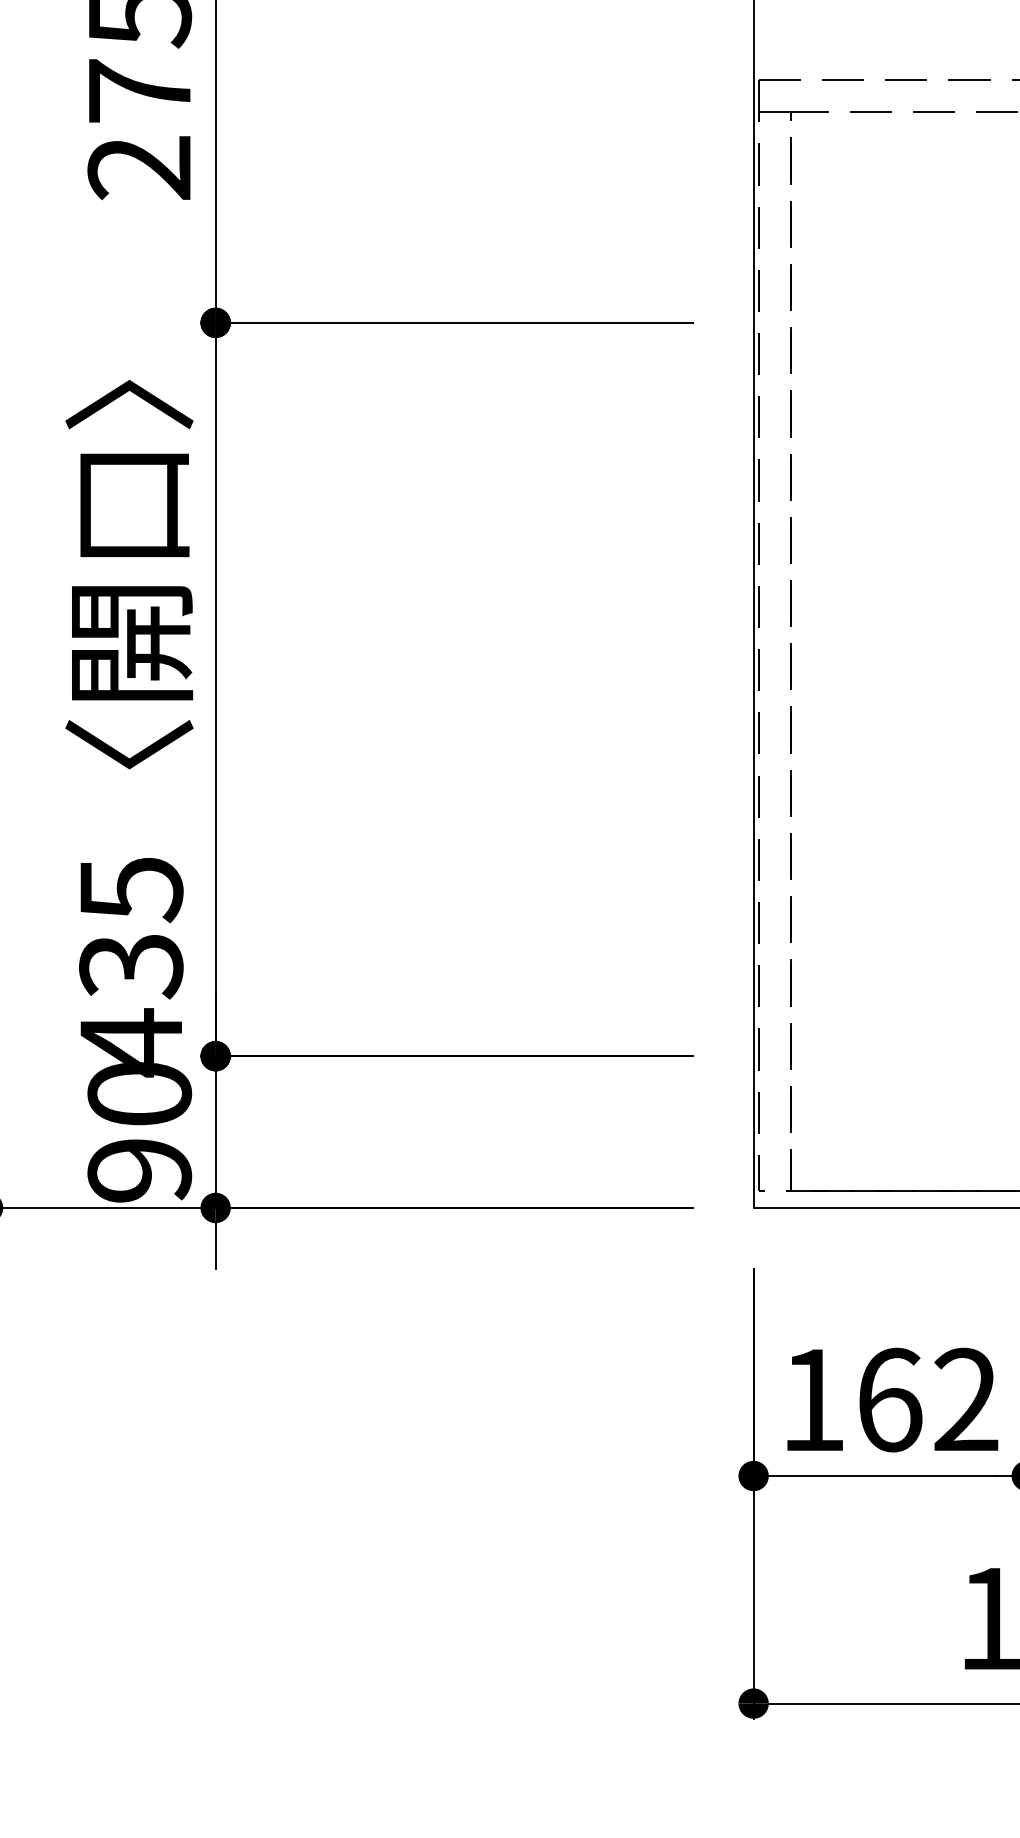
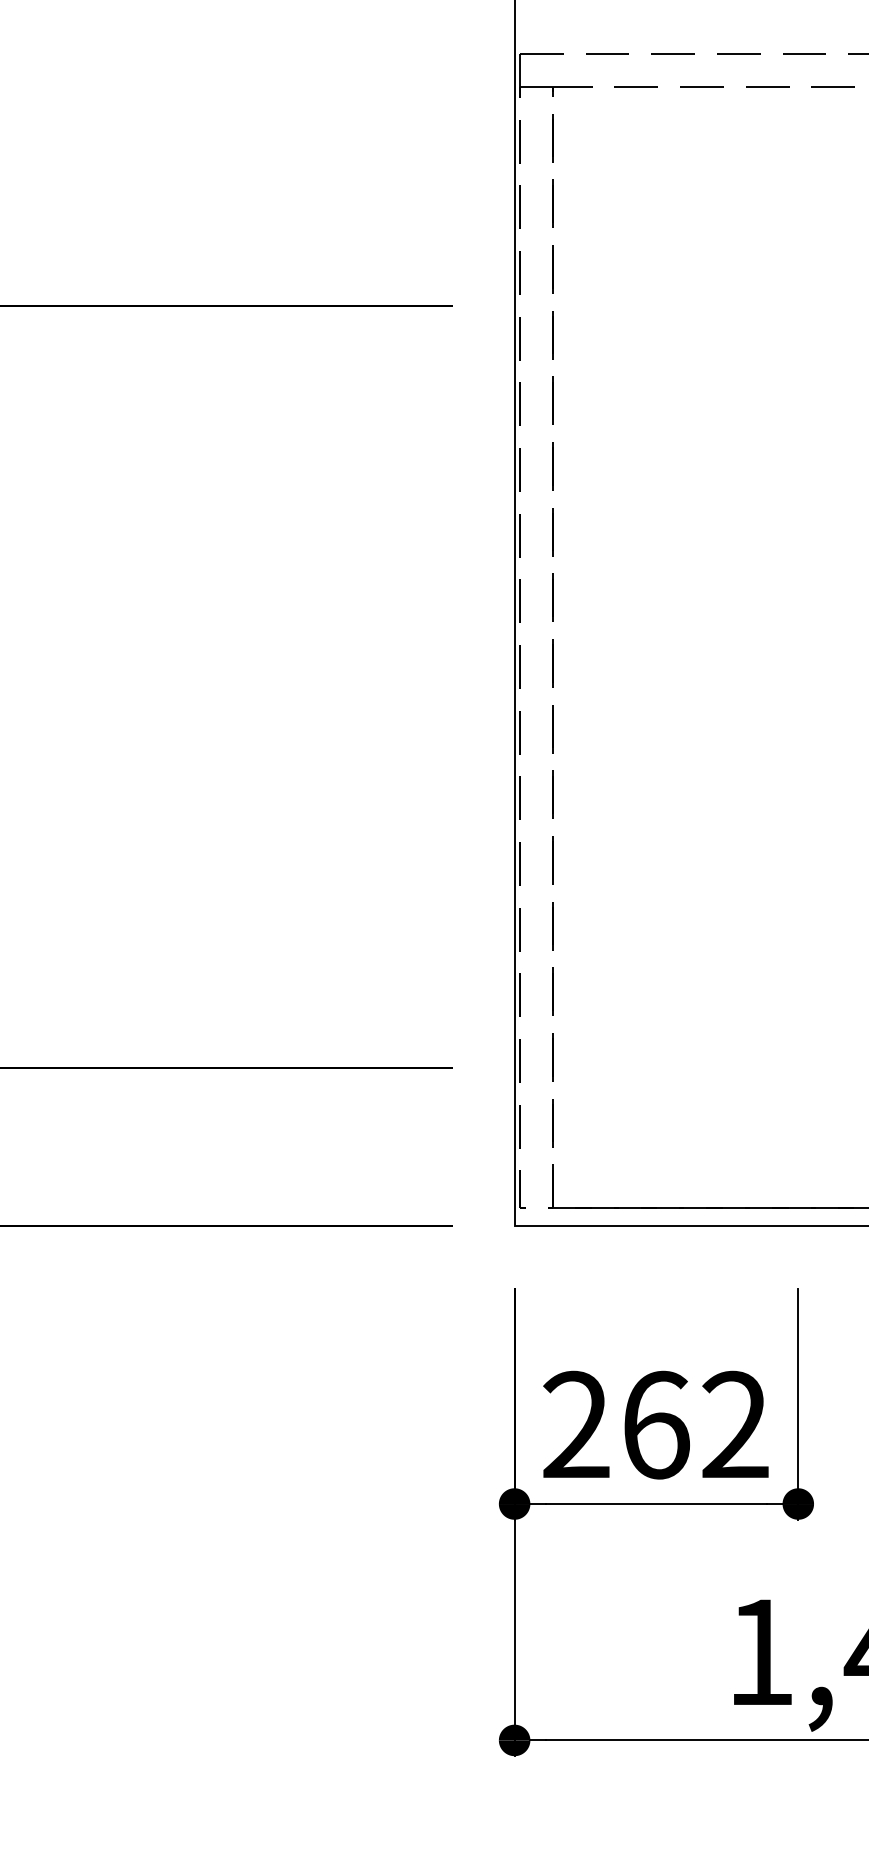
text: (812, 1398) -> (575, 1423), 162 -> 262

